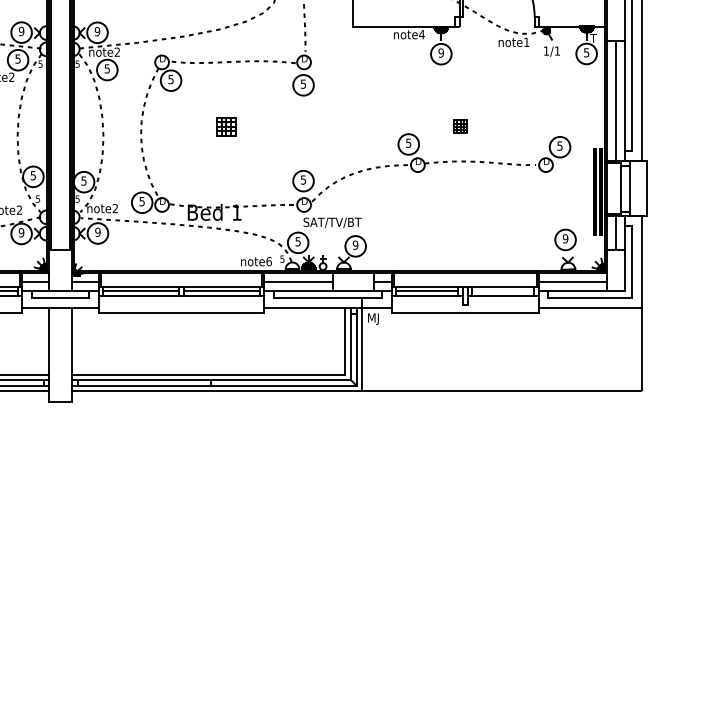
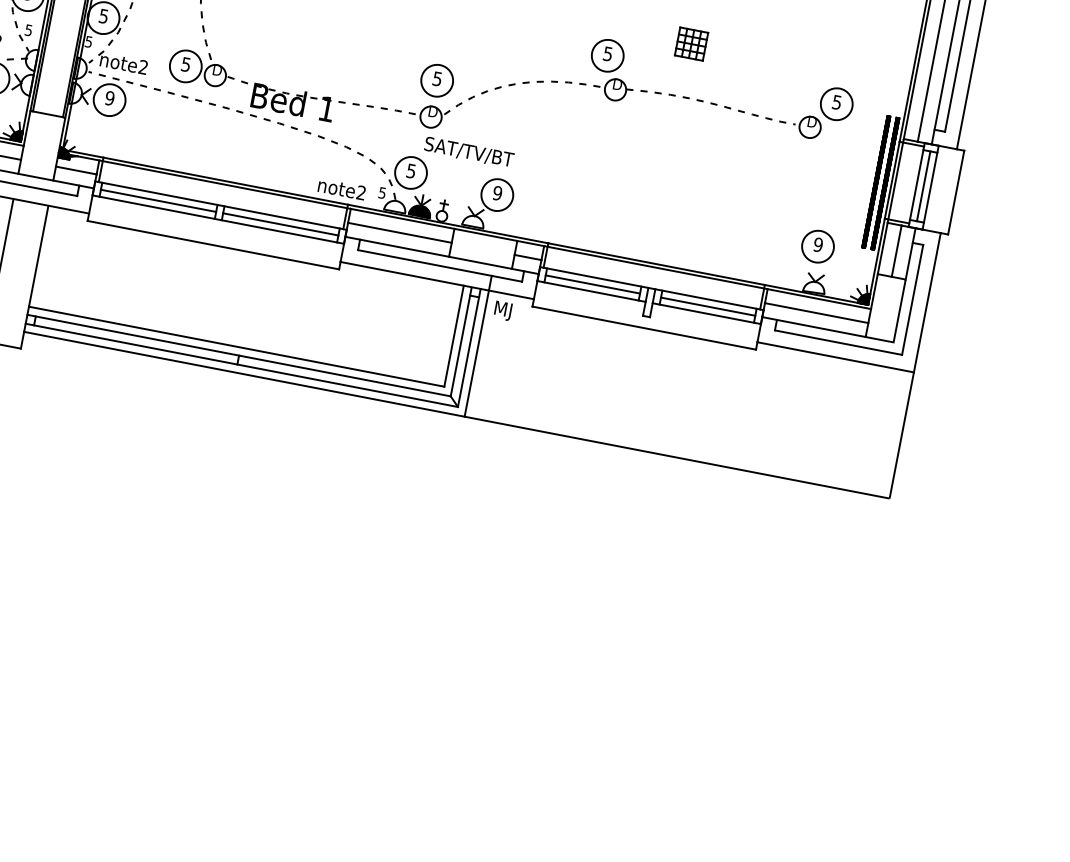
part: (460, 126) -> (691, 43), size x1.43
line: (625, 188) -> (924, 186), added
text: (268, 261) -> (360, 192), note6 -> note2
line: (503, 291) -> (708, 306), added

